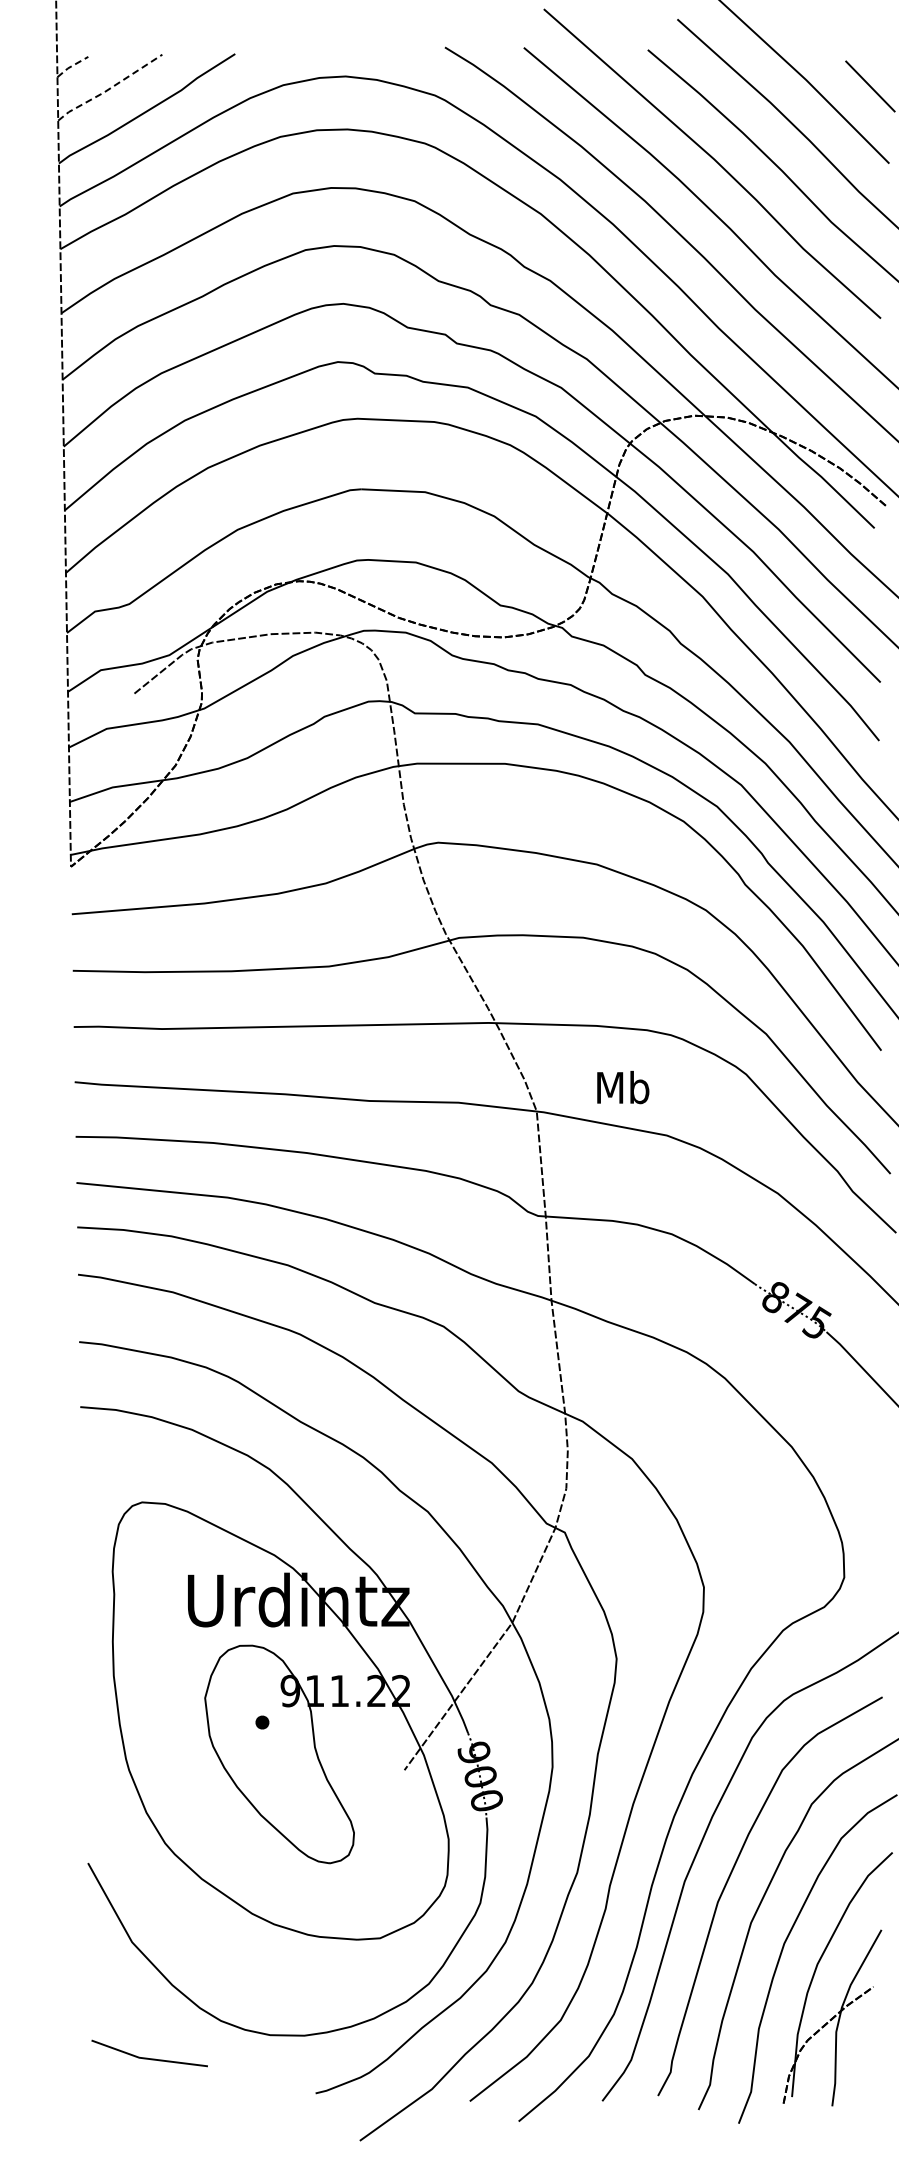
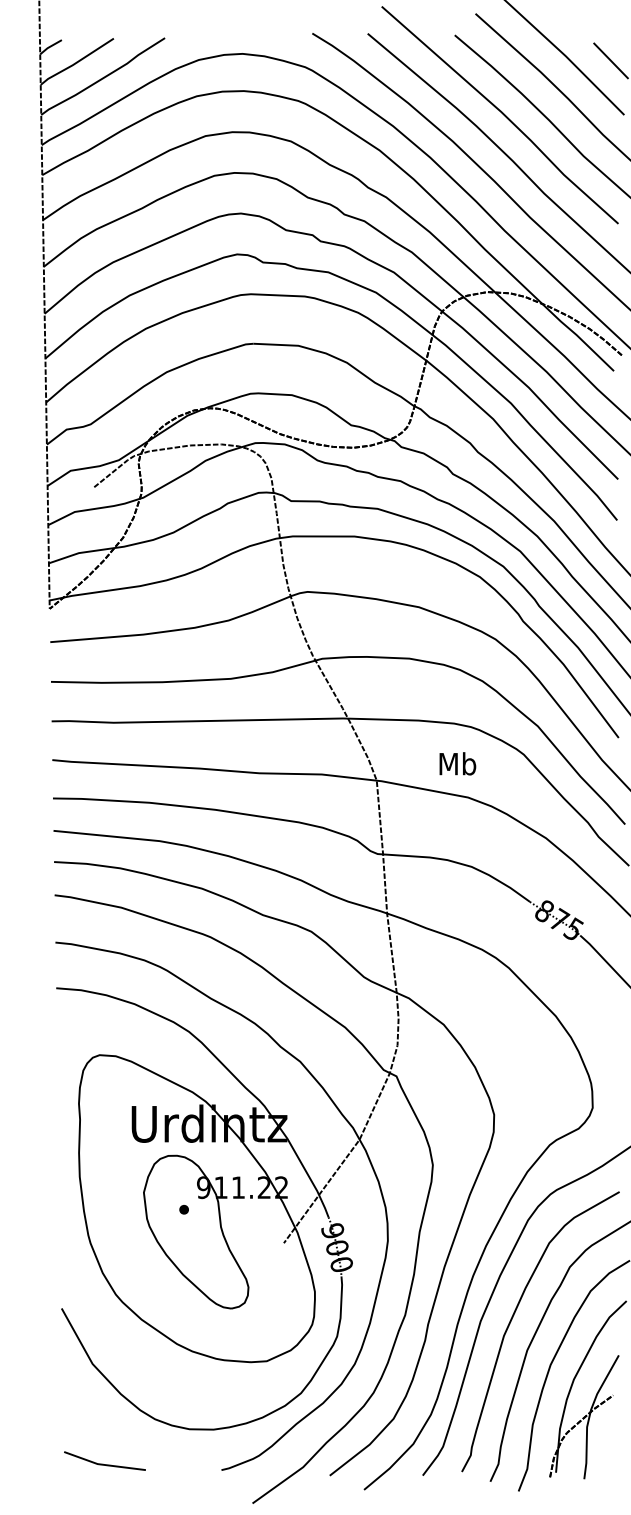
line: (72, 66) -> (50, 46), dashed -> solid
line: (109, 88) -> (76, 62), dashed -> solid
text: (623, 1087) -> (458, 763), moved
line: (147, 2057) -> (103, 1463), moved

